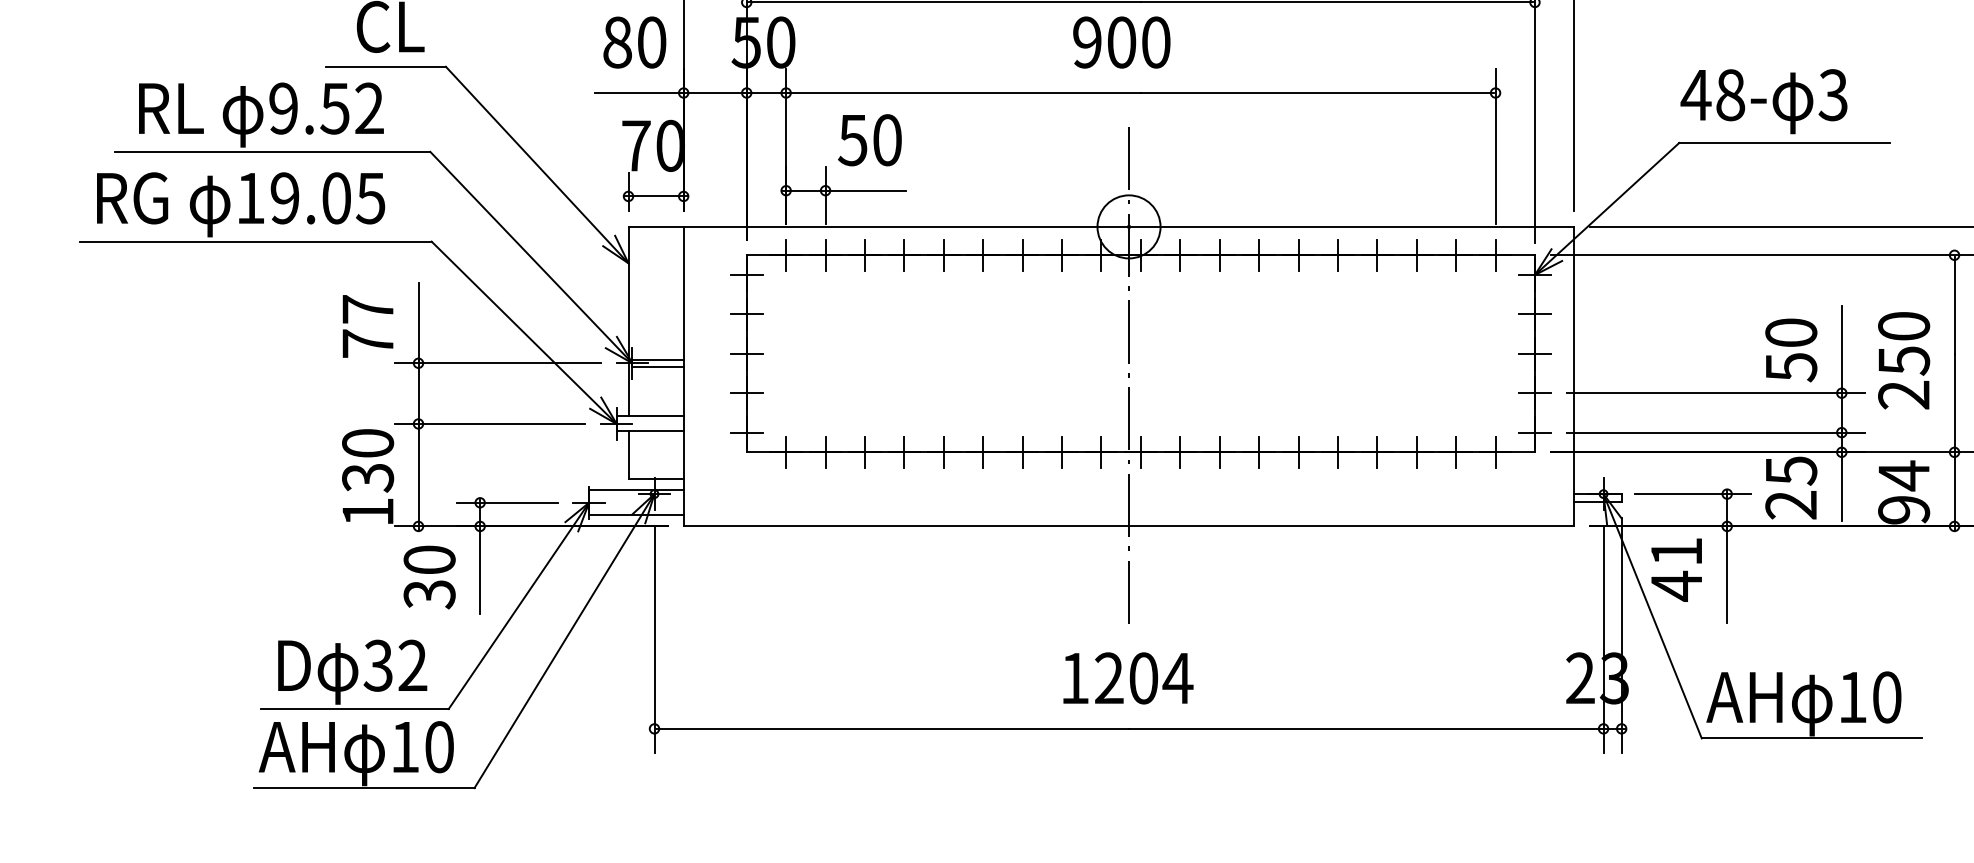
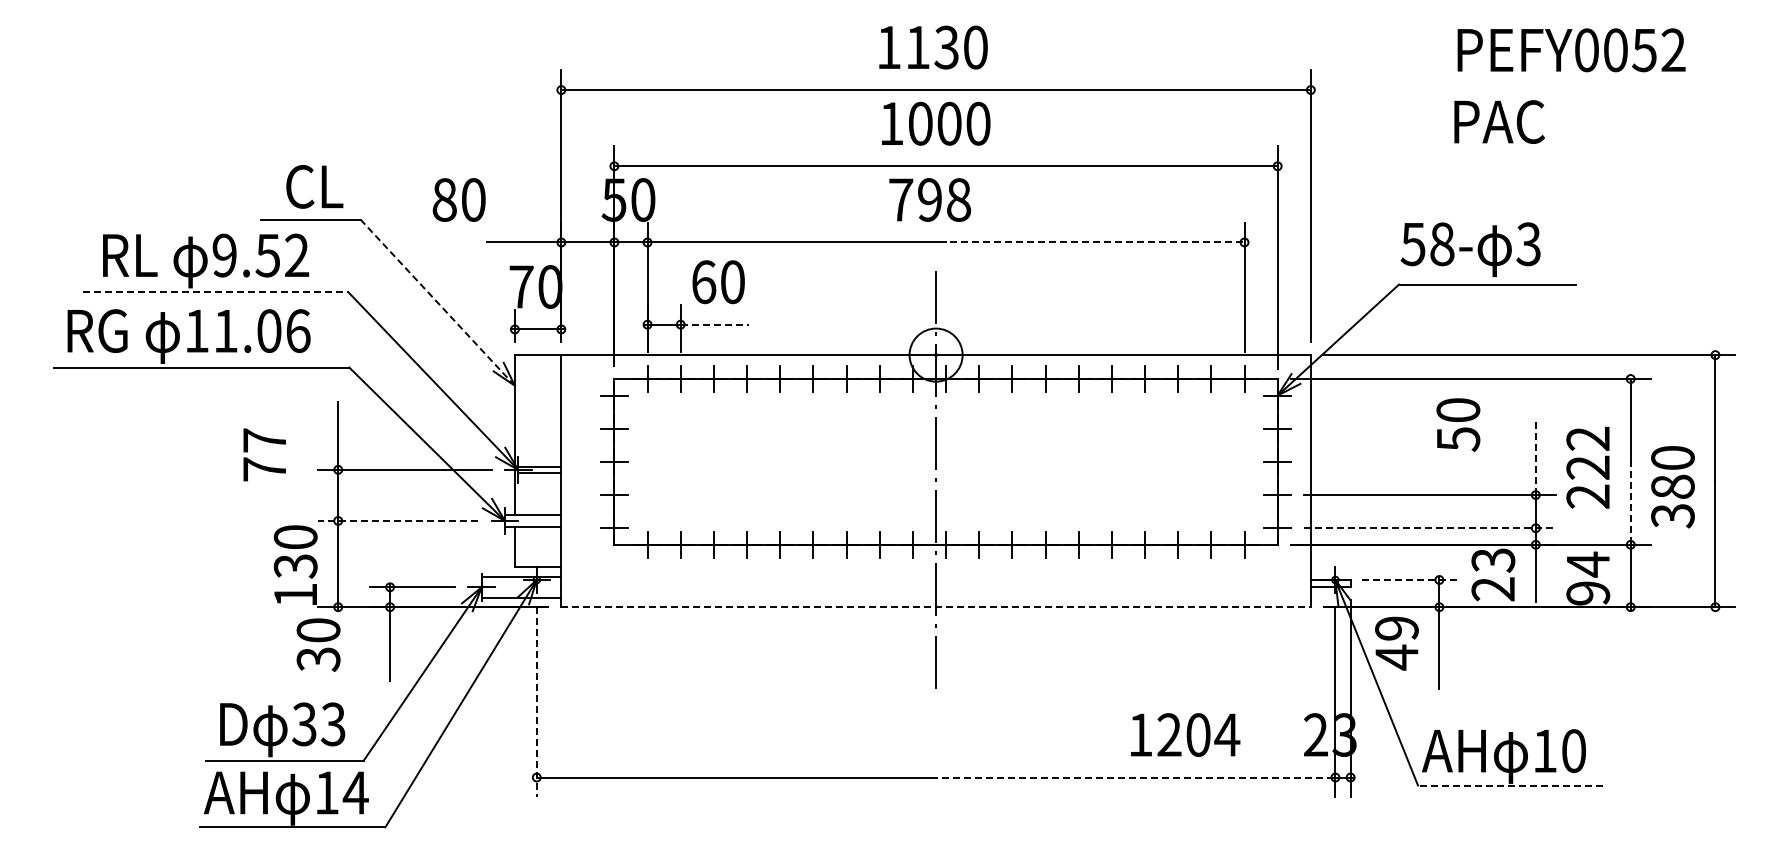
text: (633, 41) -> (458, 199), moved
text: (1122, 41) -> (930, 199), 900 -> 798
line: (1317, 93) -> (1094, 242), solid -> dashed
text: (1696, 95) -> (1413, 244), 48- -> 58-
text: (852, 140) -> (703, 282), 50 -> 60
line: (272, 151) -> (215, 291), solid -> dashed
line: (537, 165) -> (438, 303), solid -> dashed
line: (866, 190) -> (715, 324), solid -> dashed
text: (328, 198) -> (262, 331), 19.05 -> 11.06
text: (367, 325) -> (264, 454), moved
text: (1904, 343) -> (1588, 453), 250 -> 222
text: (1791, 349) -> (1458, 424), moved
line: (1841, 349) -> (1535, 458), solid -> dashed
line: (1954, 402) -> (1630, 502), solid -> dashed
line: (488, 423) -> (397, 520), solid -> dashed
line: (1715, 432) -> (1429, 528), solid -> dashed
text: (1790, 470) -> (1492, 560), 25 -> 23
line: (1692, 493) -> (1410, 579), solid -> dashed
line: (1129, 526) -> (936, 607), solid -> dashed
text: (1676, 551) -> (1396, 628), 41 -> 49
text: (429, 576) -> (318, 644), moved
line: (654, 639) -> (536, 702), solid -> dashed
text: (412, 665) -> (333, 724), 32 -> 33
text: (1128, 677) -> (1185, 734), moved
line: (1366, 728) -> (1135, 777), solid -> dashed
line: (1811, 738) -> (1510, 785), solid -> dashed
text: (439, 746) -> (355, 792), 10 -> 14

